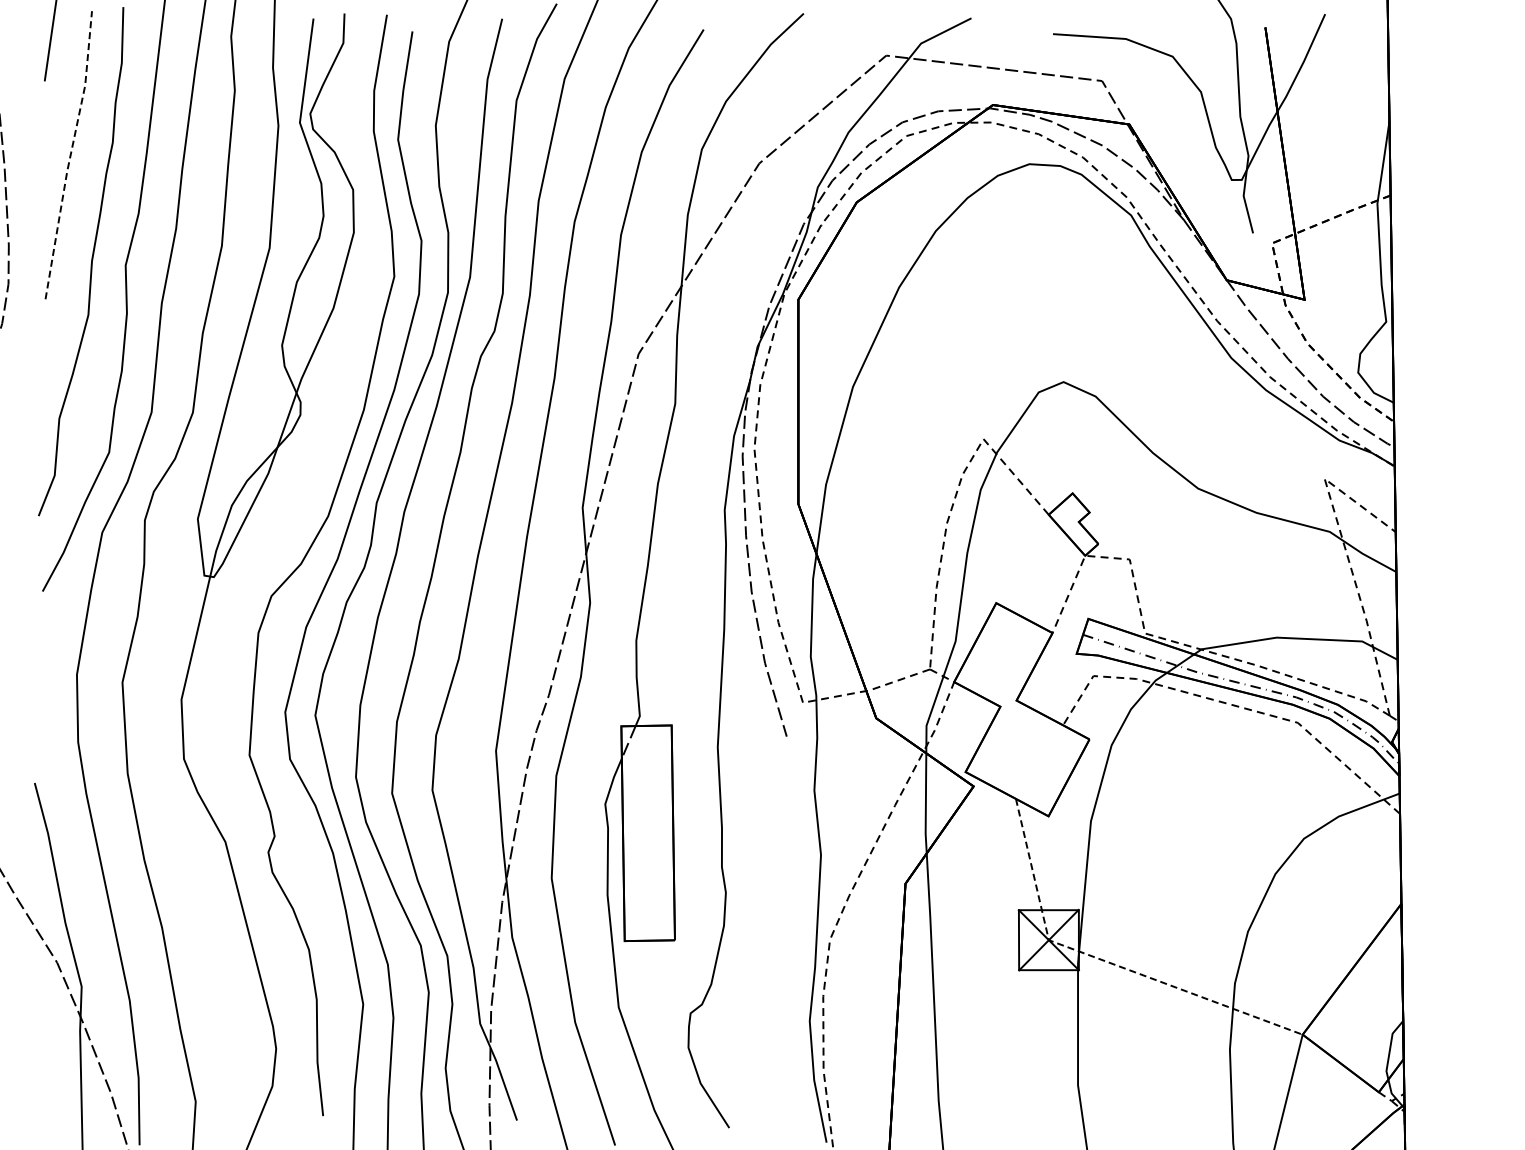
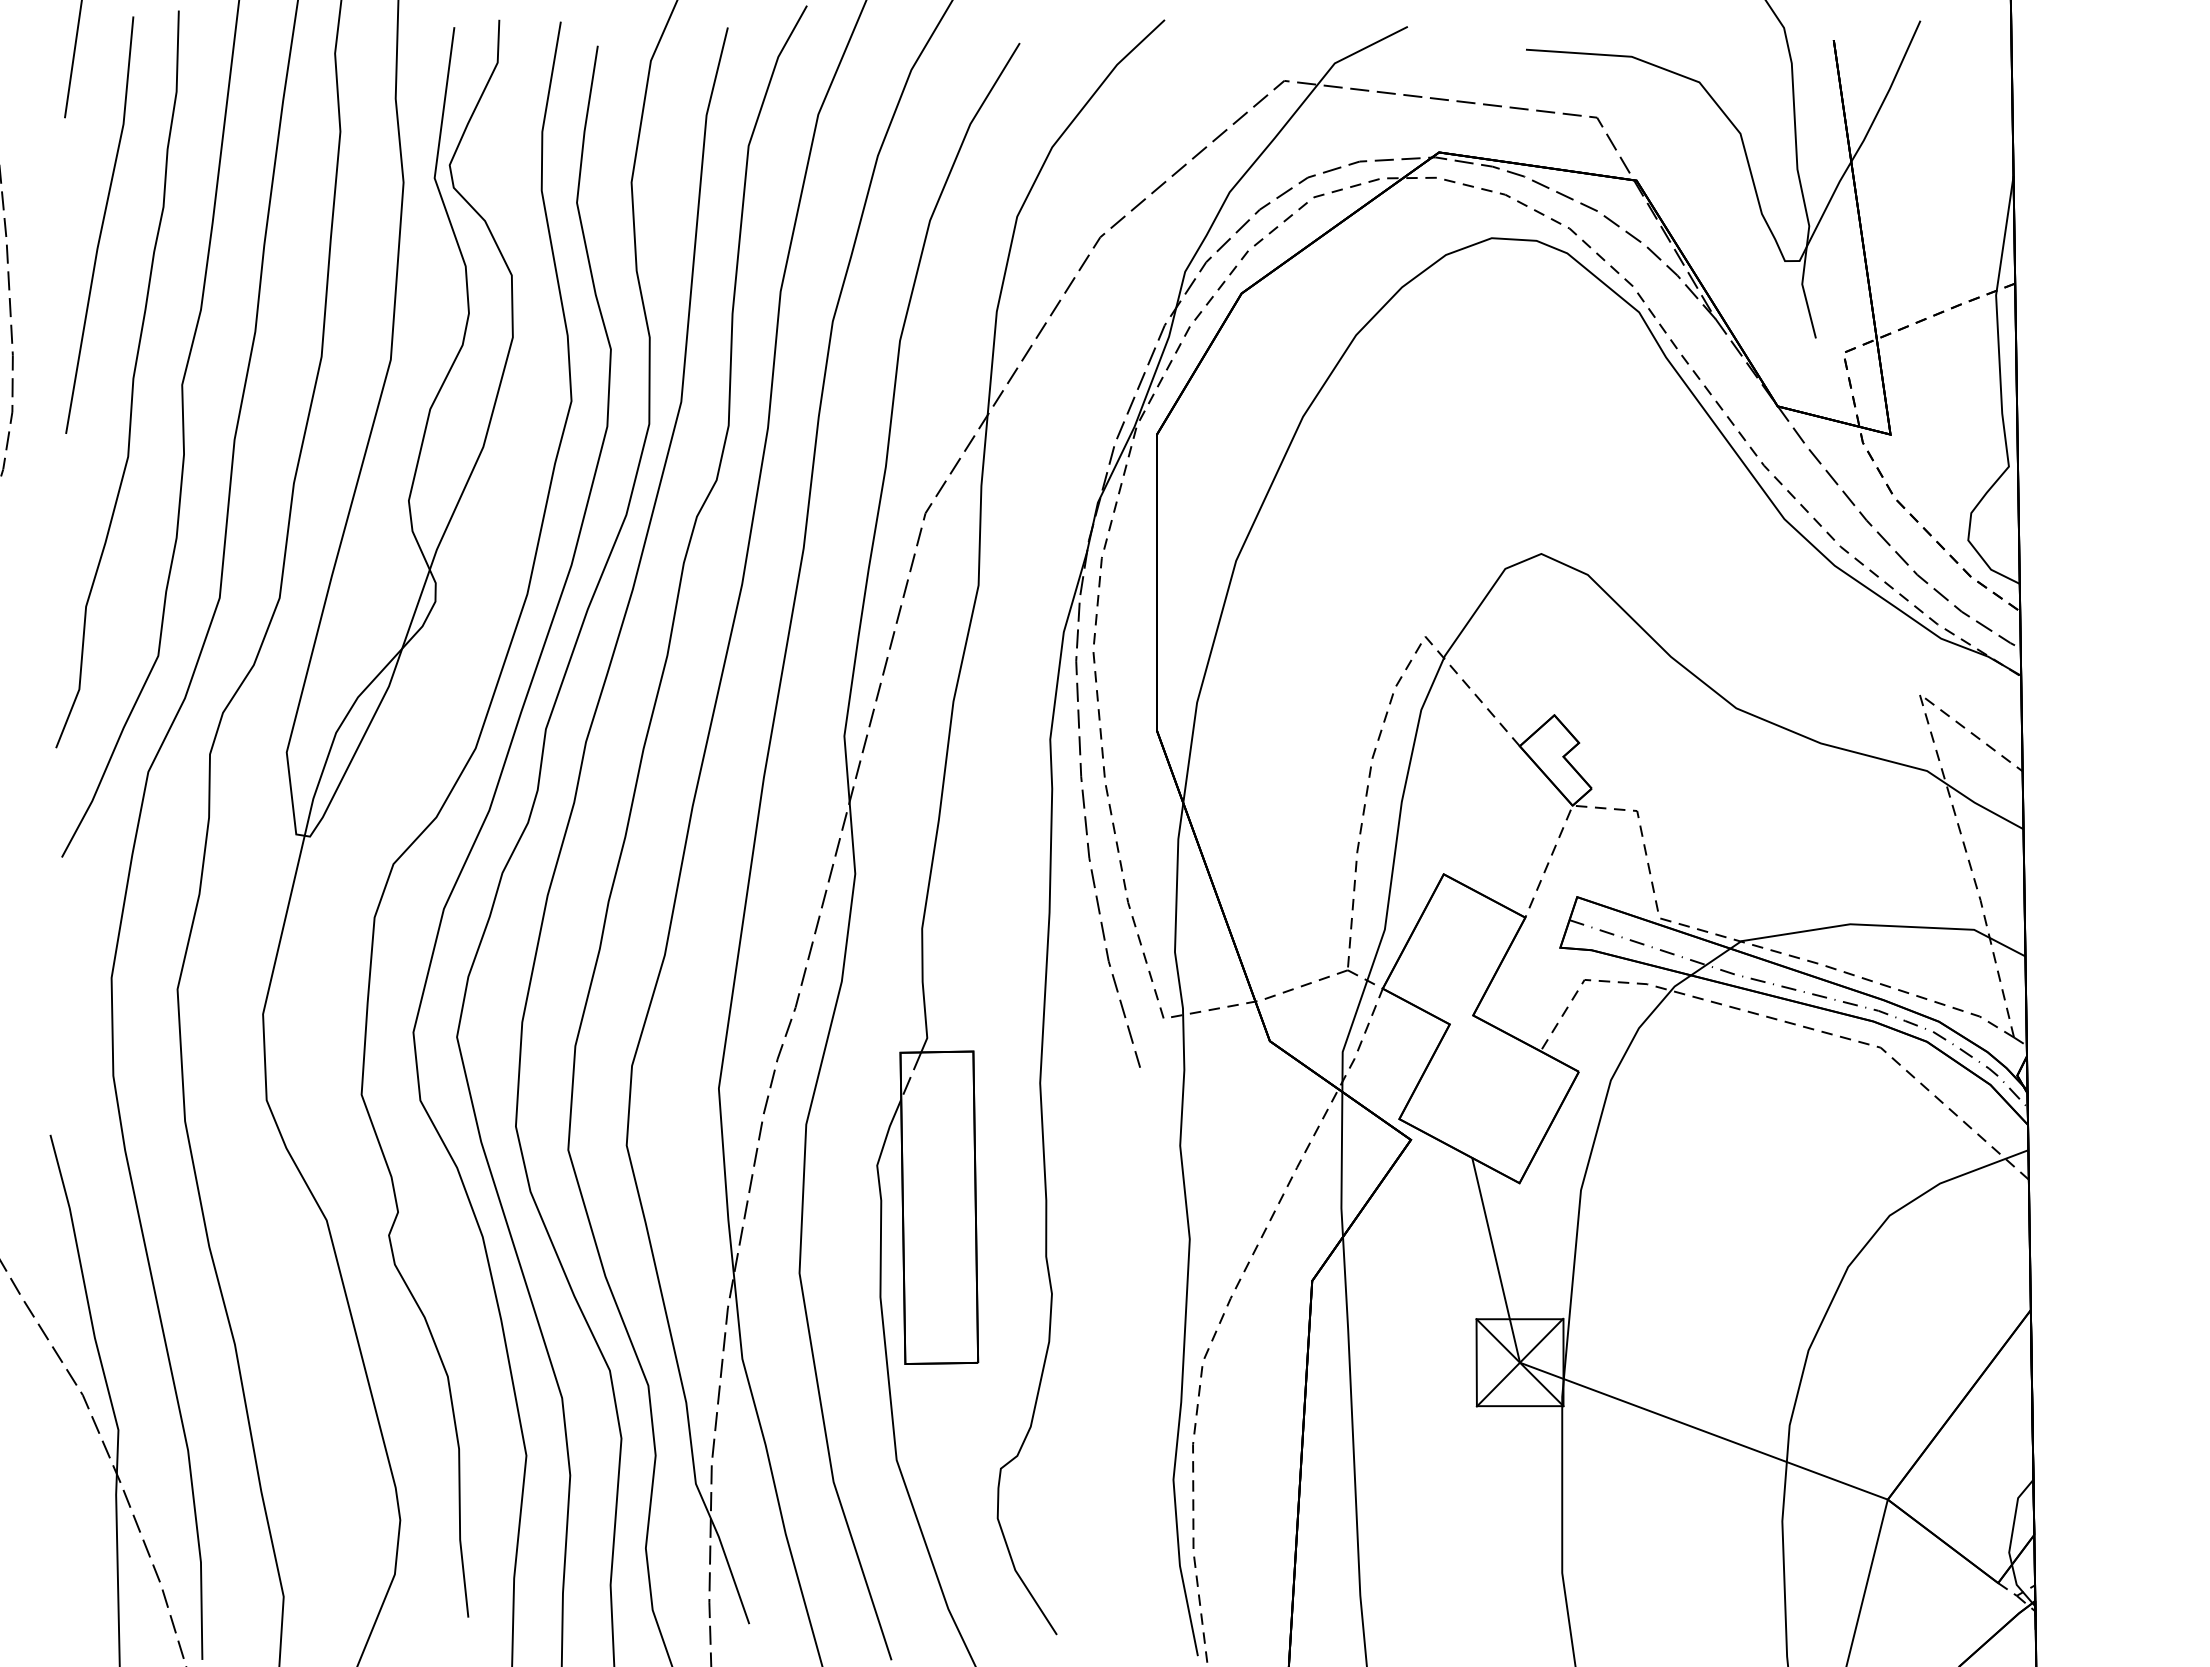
line: (70, 154) -> (102, 224), dashed -> solid
line: (1106, 961) -> (1603, 1393), dashed -> solid

